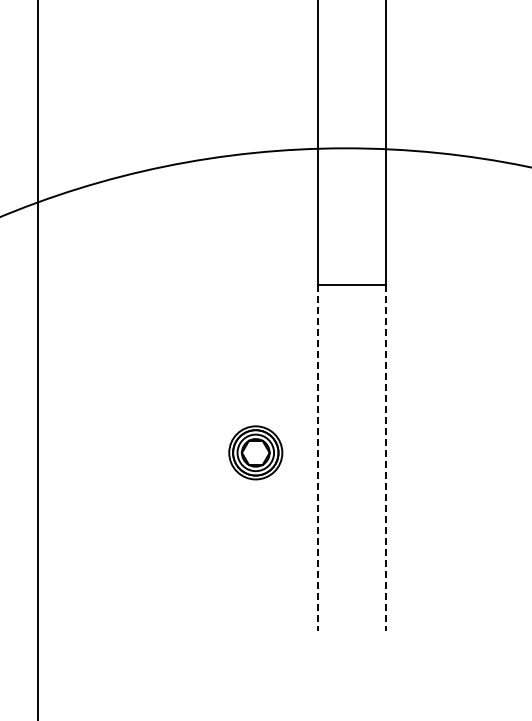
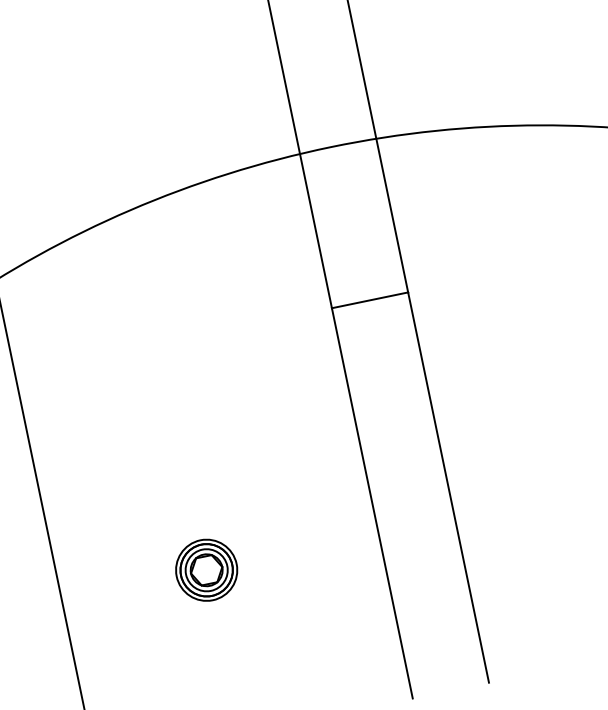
part: (255, 452) -> (206, 569), moved
line: (318, 458) -> (372, 503), dashed -> solid
line: (385, 458) -> (448, 487), dashed -> solid

